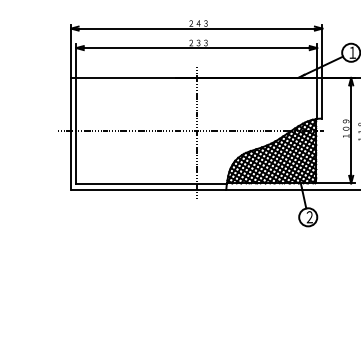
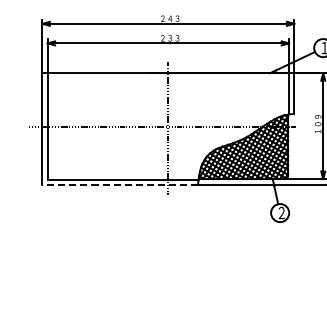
line: (148, 189) -> (119, 185), solid -> dashed

